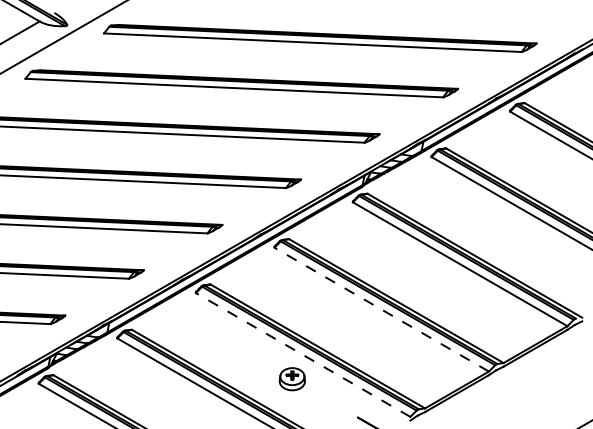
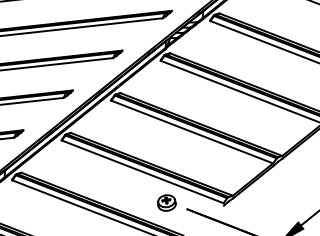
line: (381, 309) -> (192, 131), dashed -> solid
line: (303, 354) -> (142, 171), dashed -> solid
part: (291, 379) -> (166, 203), moved

